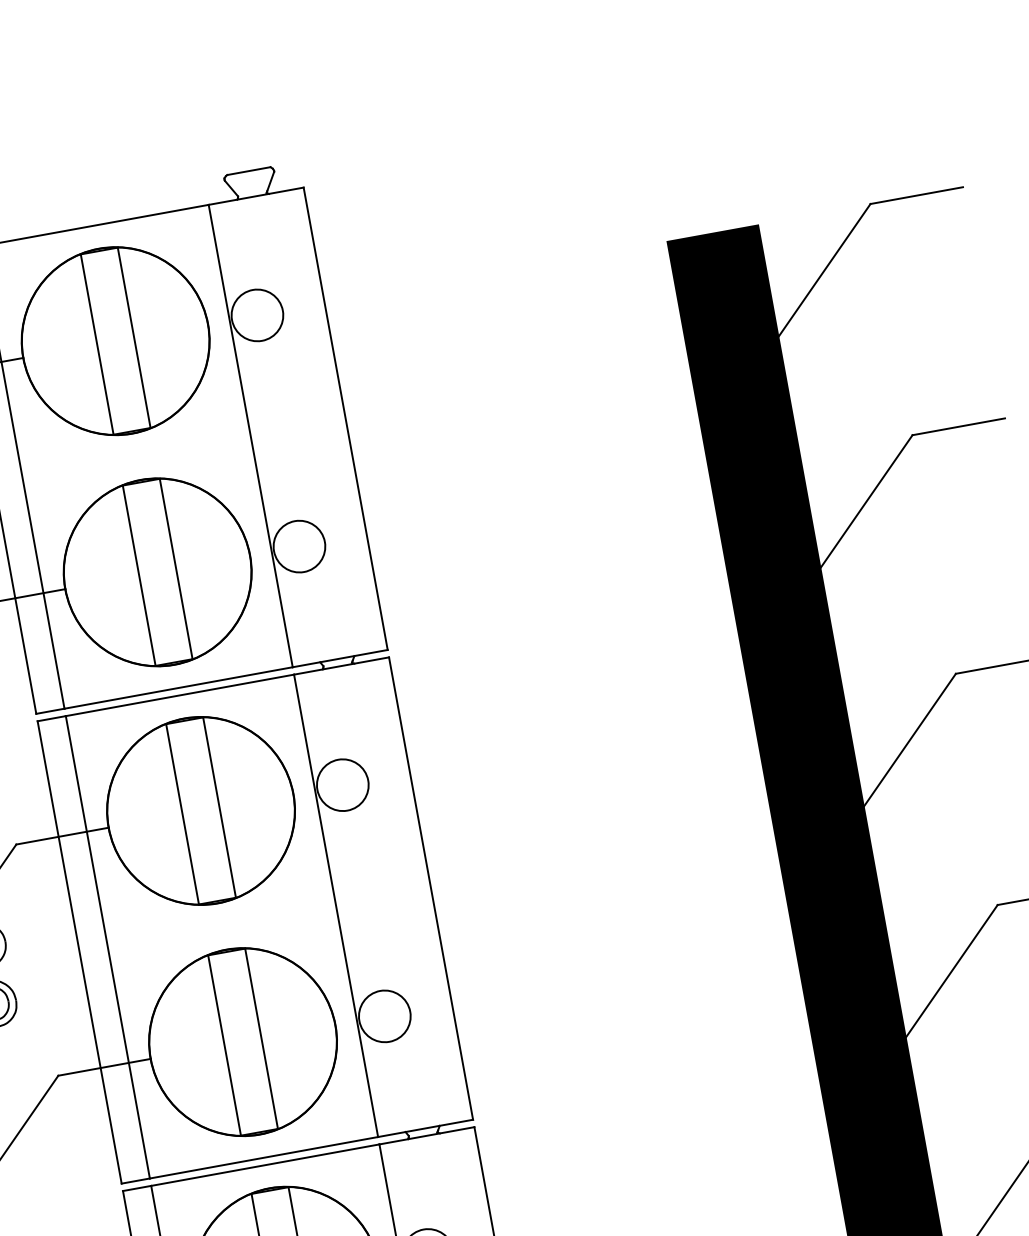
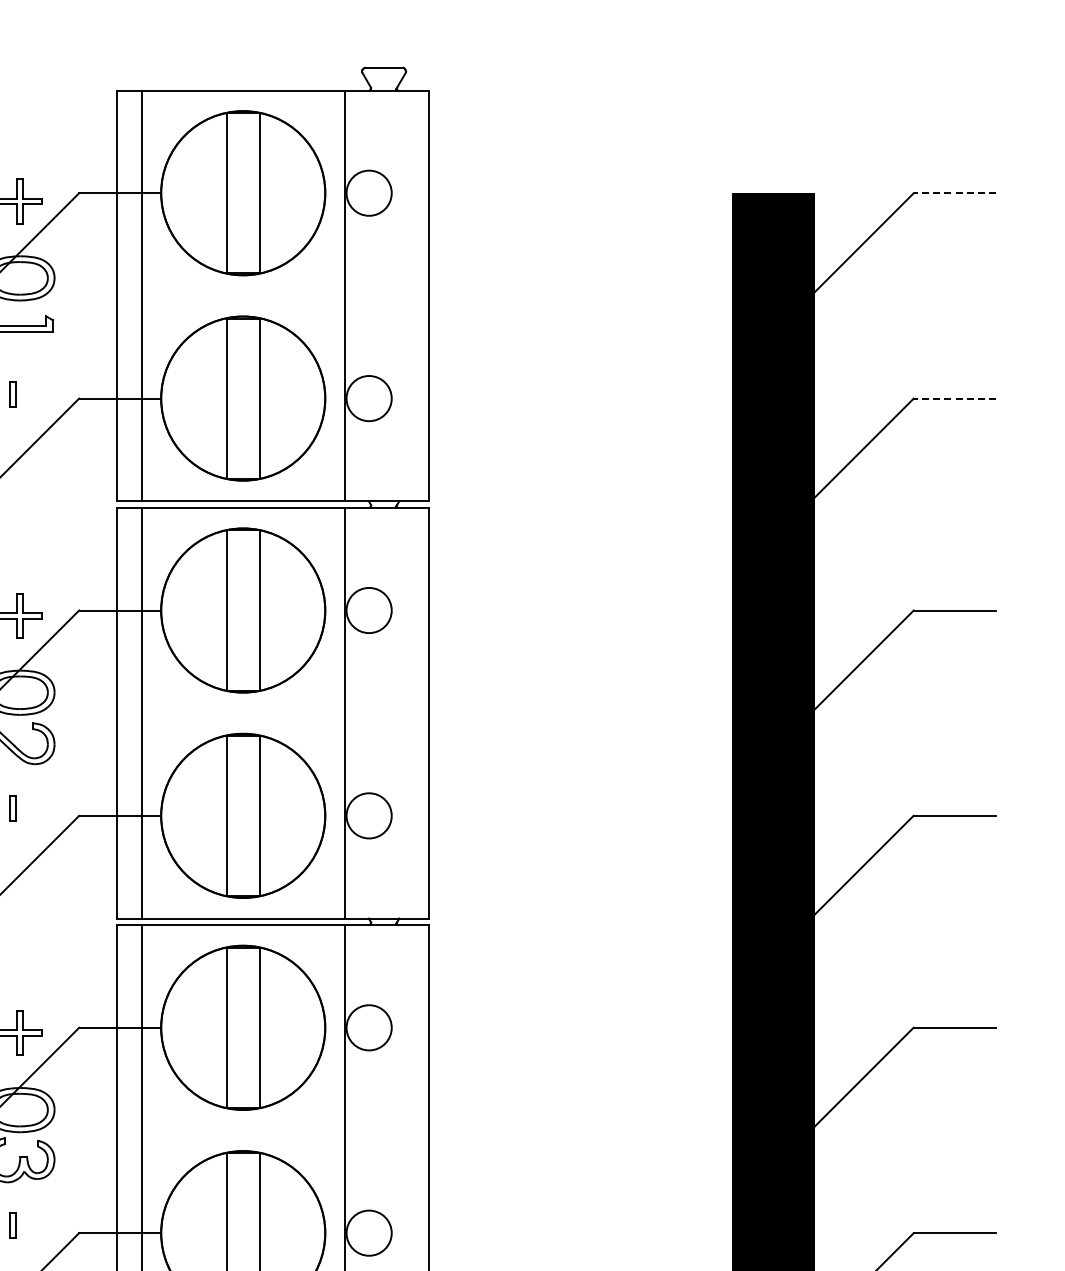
line: (916, 195) -> (954, 193), solid -> dashed
line: (958, 426) -> (954, 398), solid -> dashed

